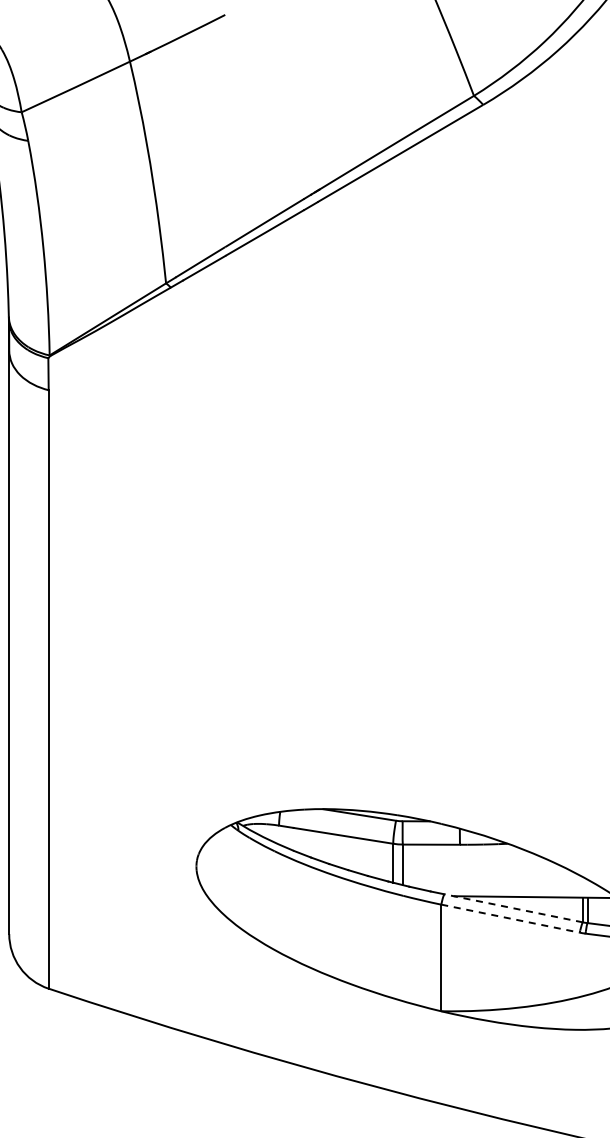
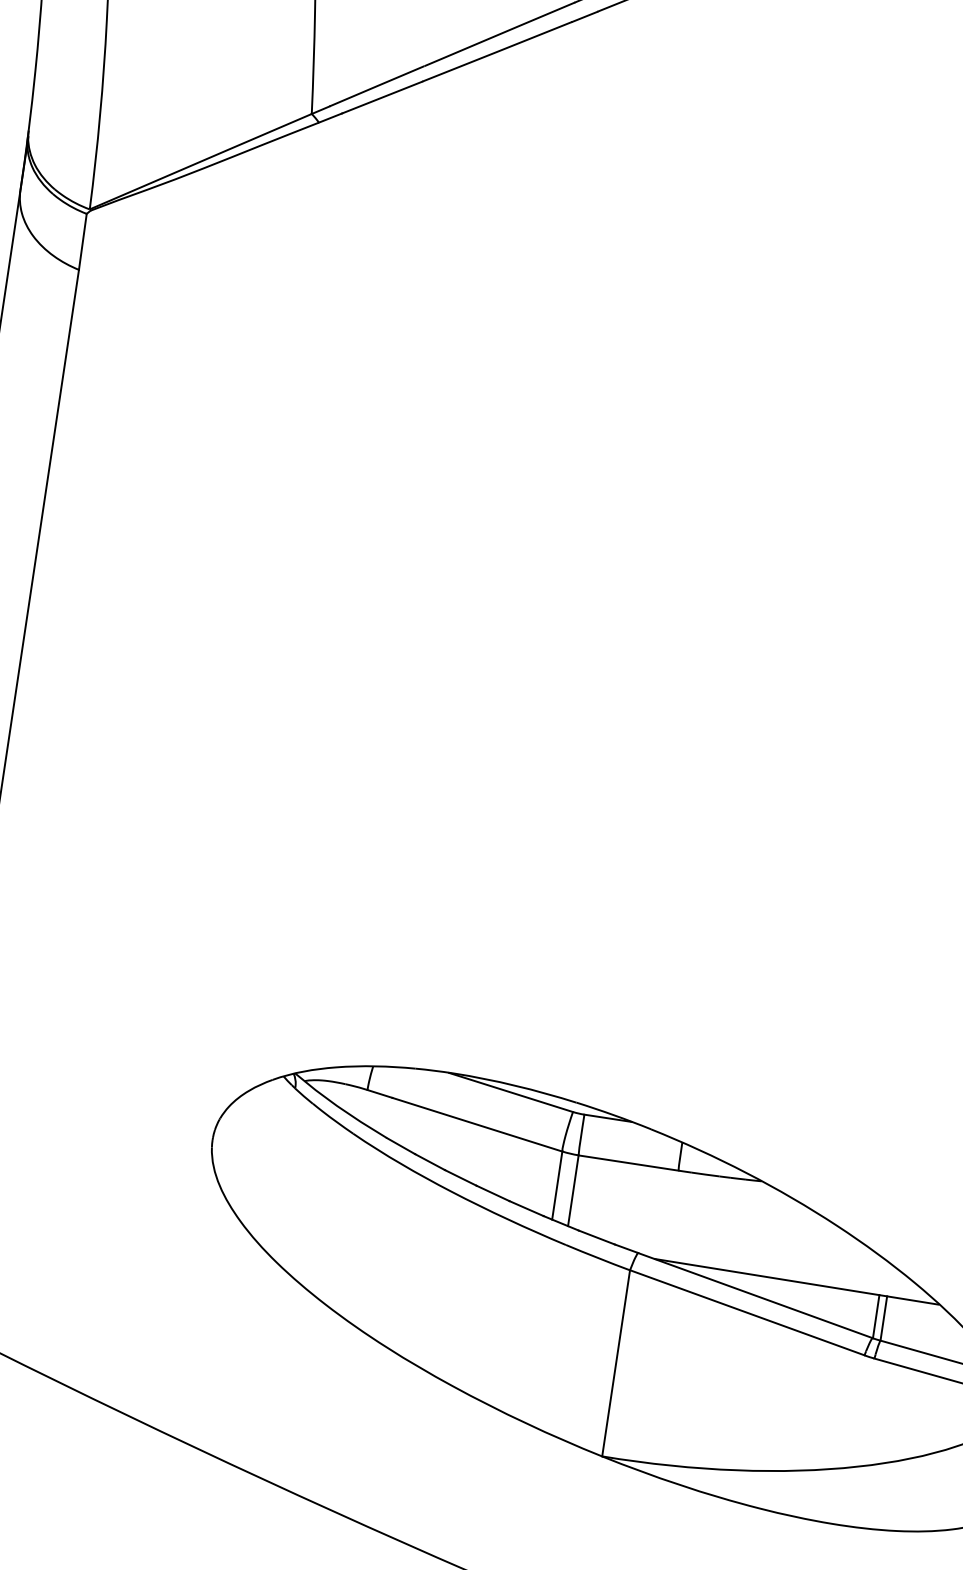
line: (513, 908) -> (755, 1295), dashed -> solid
line: (510, 918) -> (747, 1312), dashed -> solid

